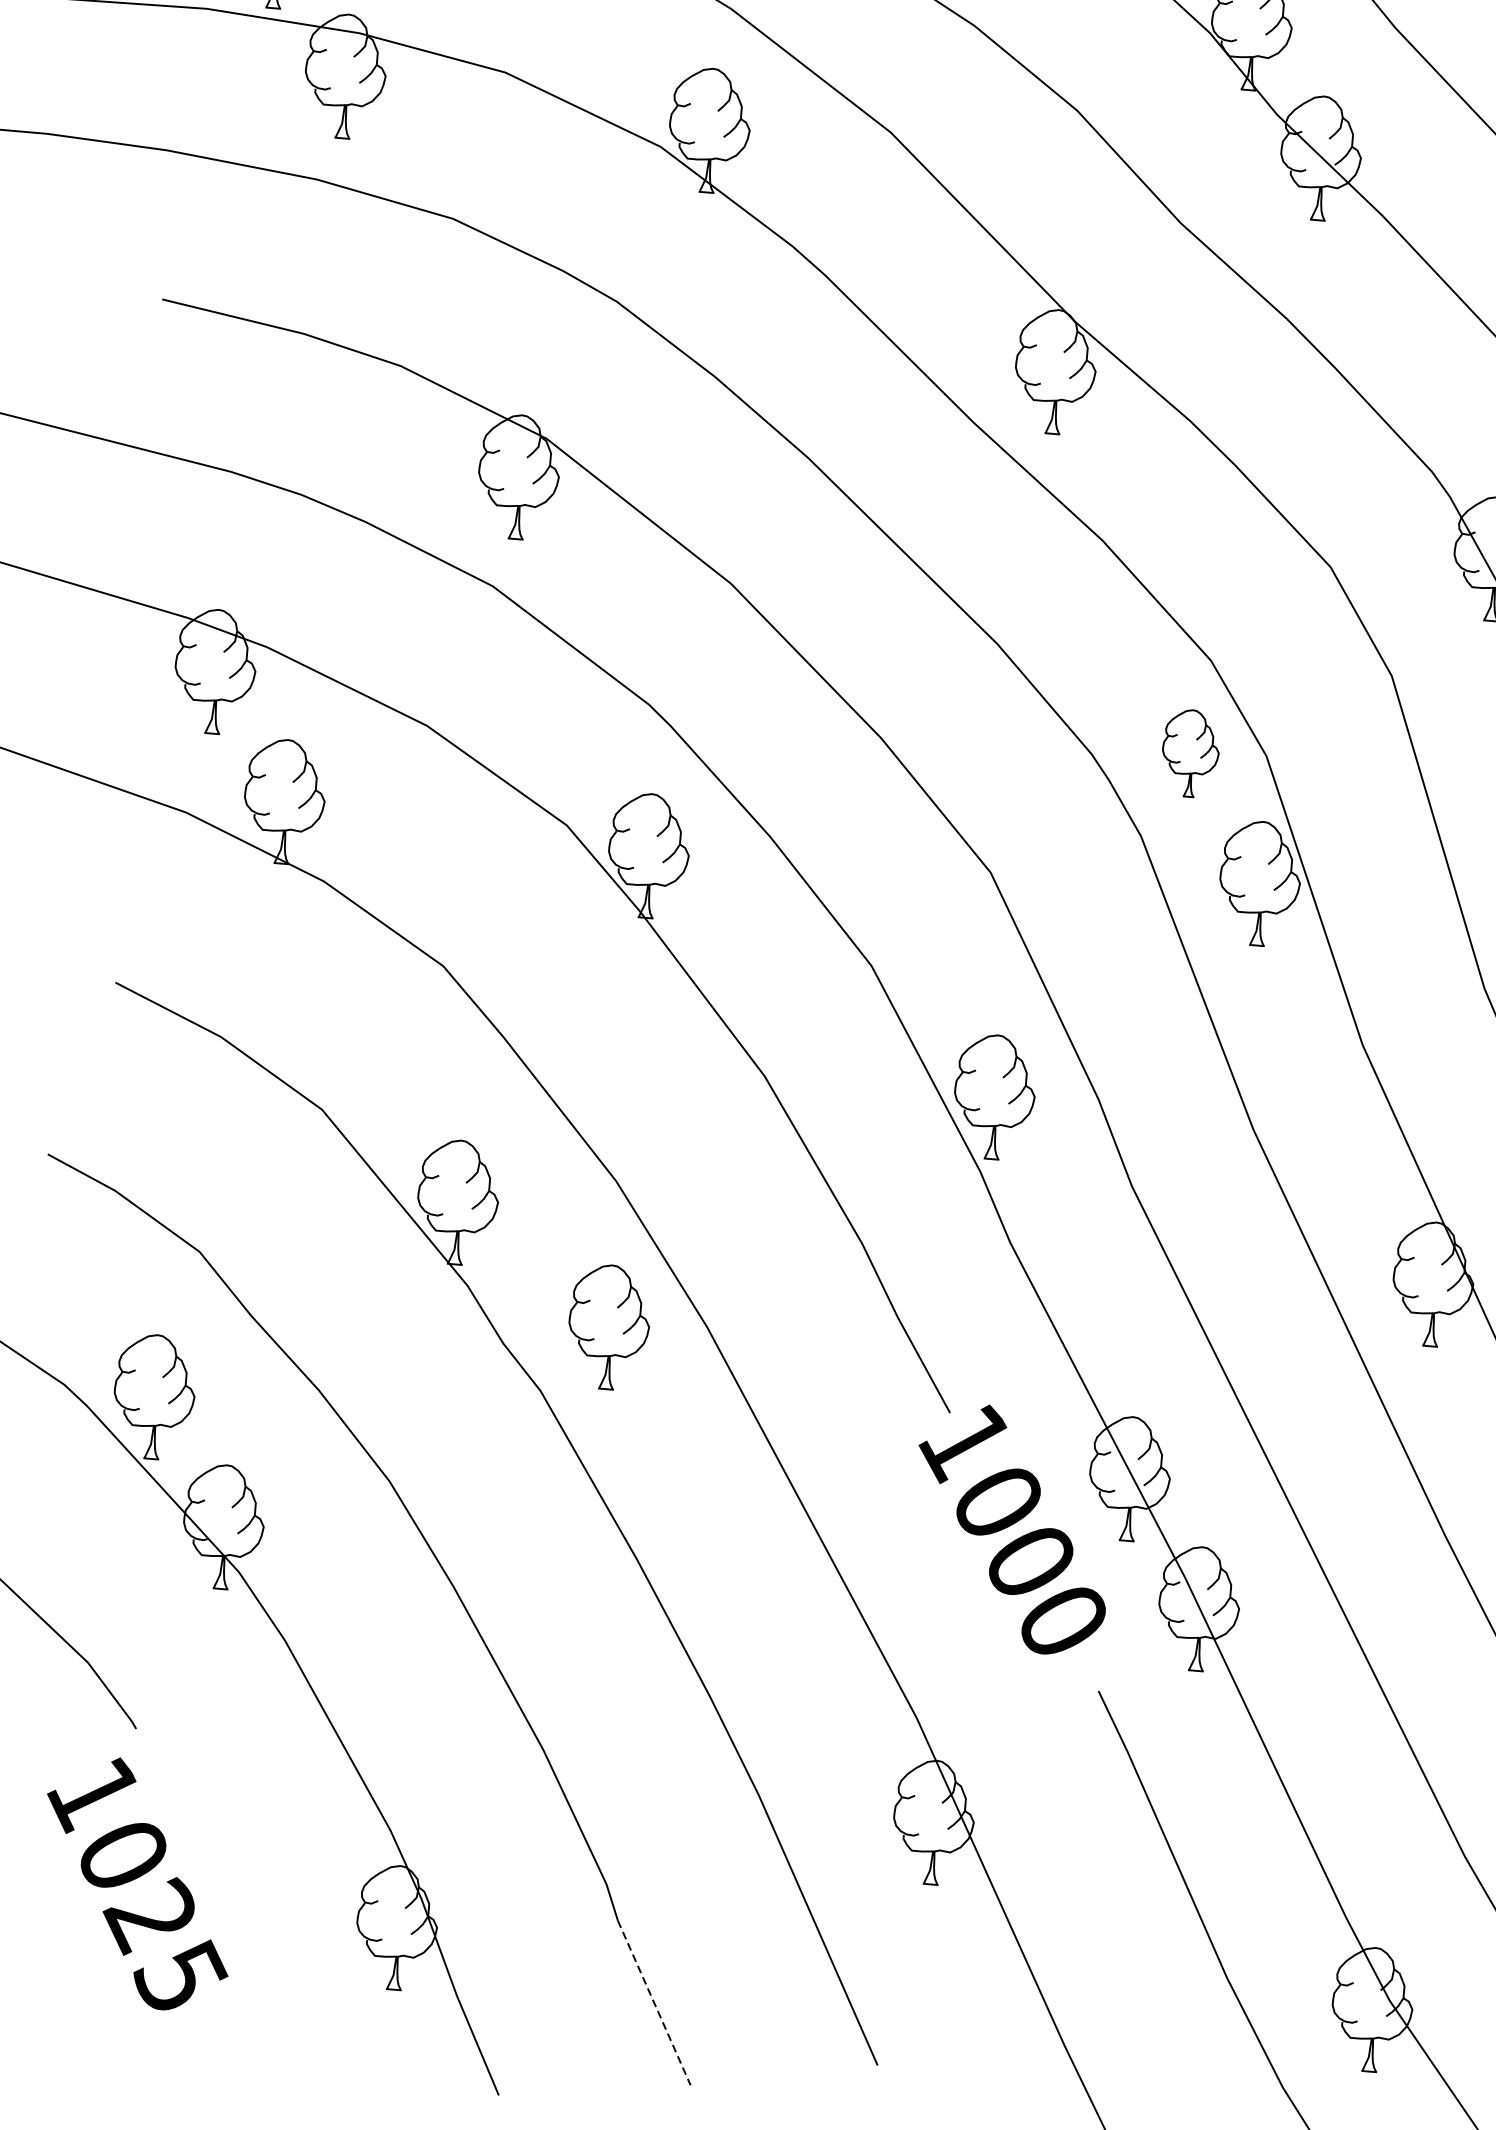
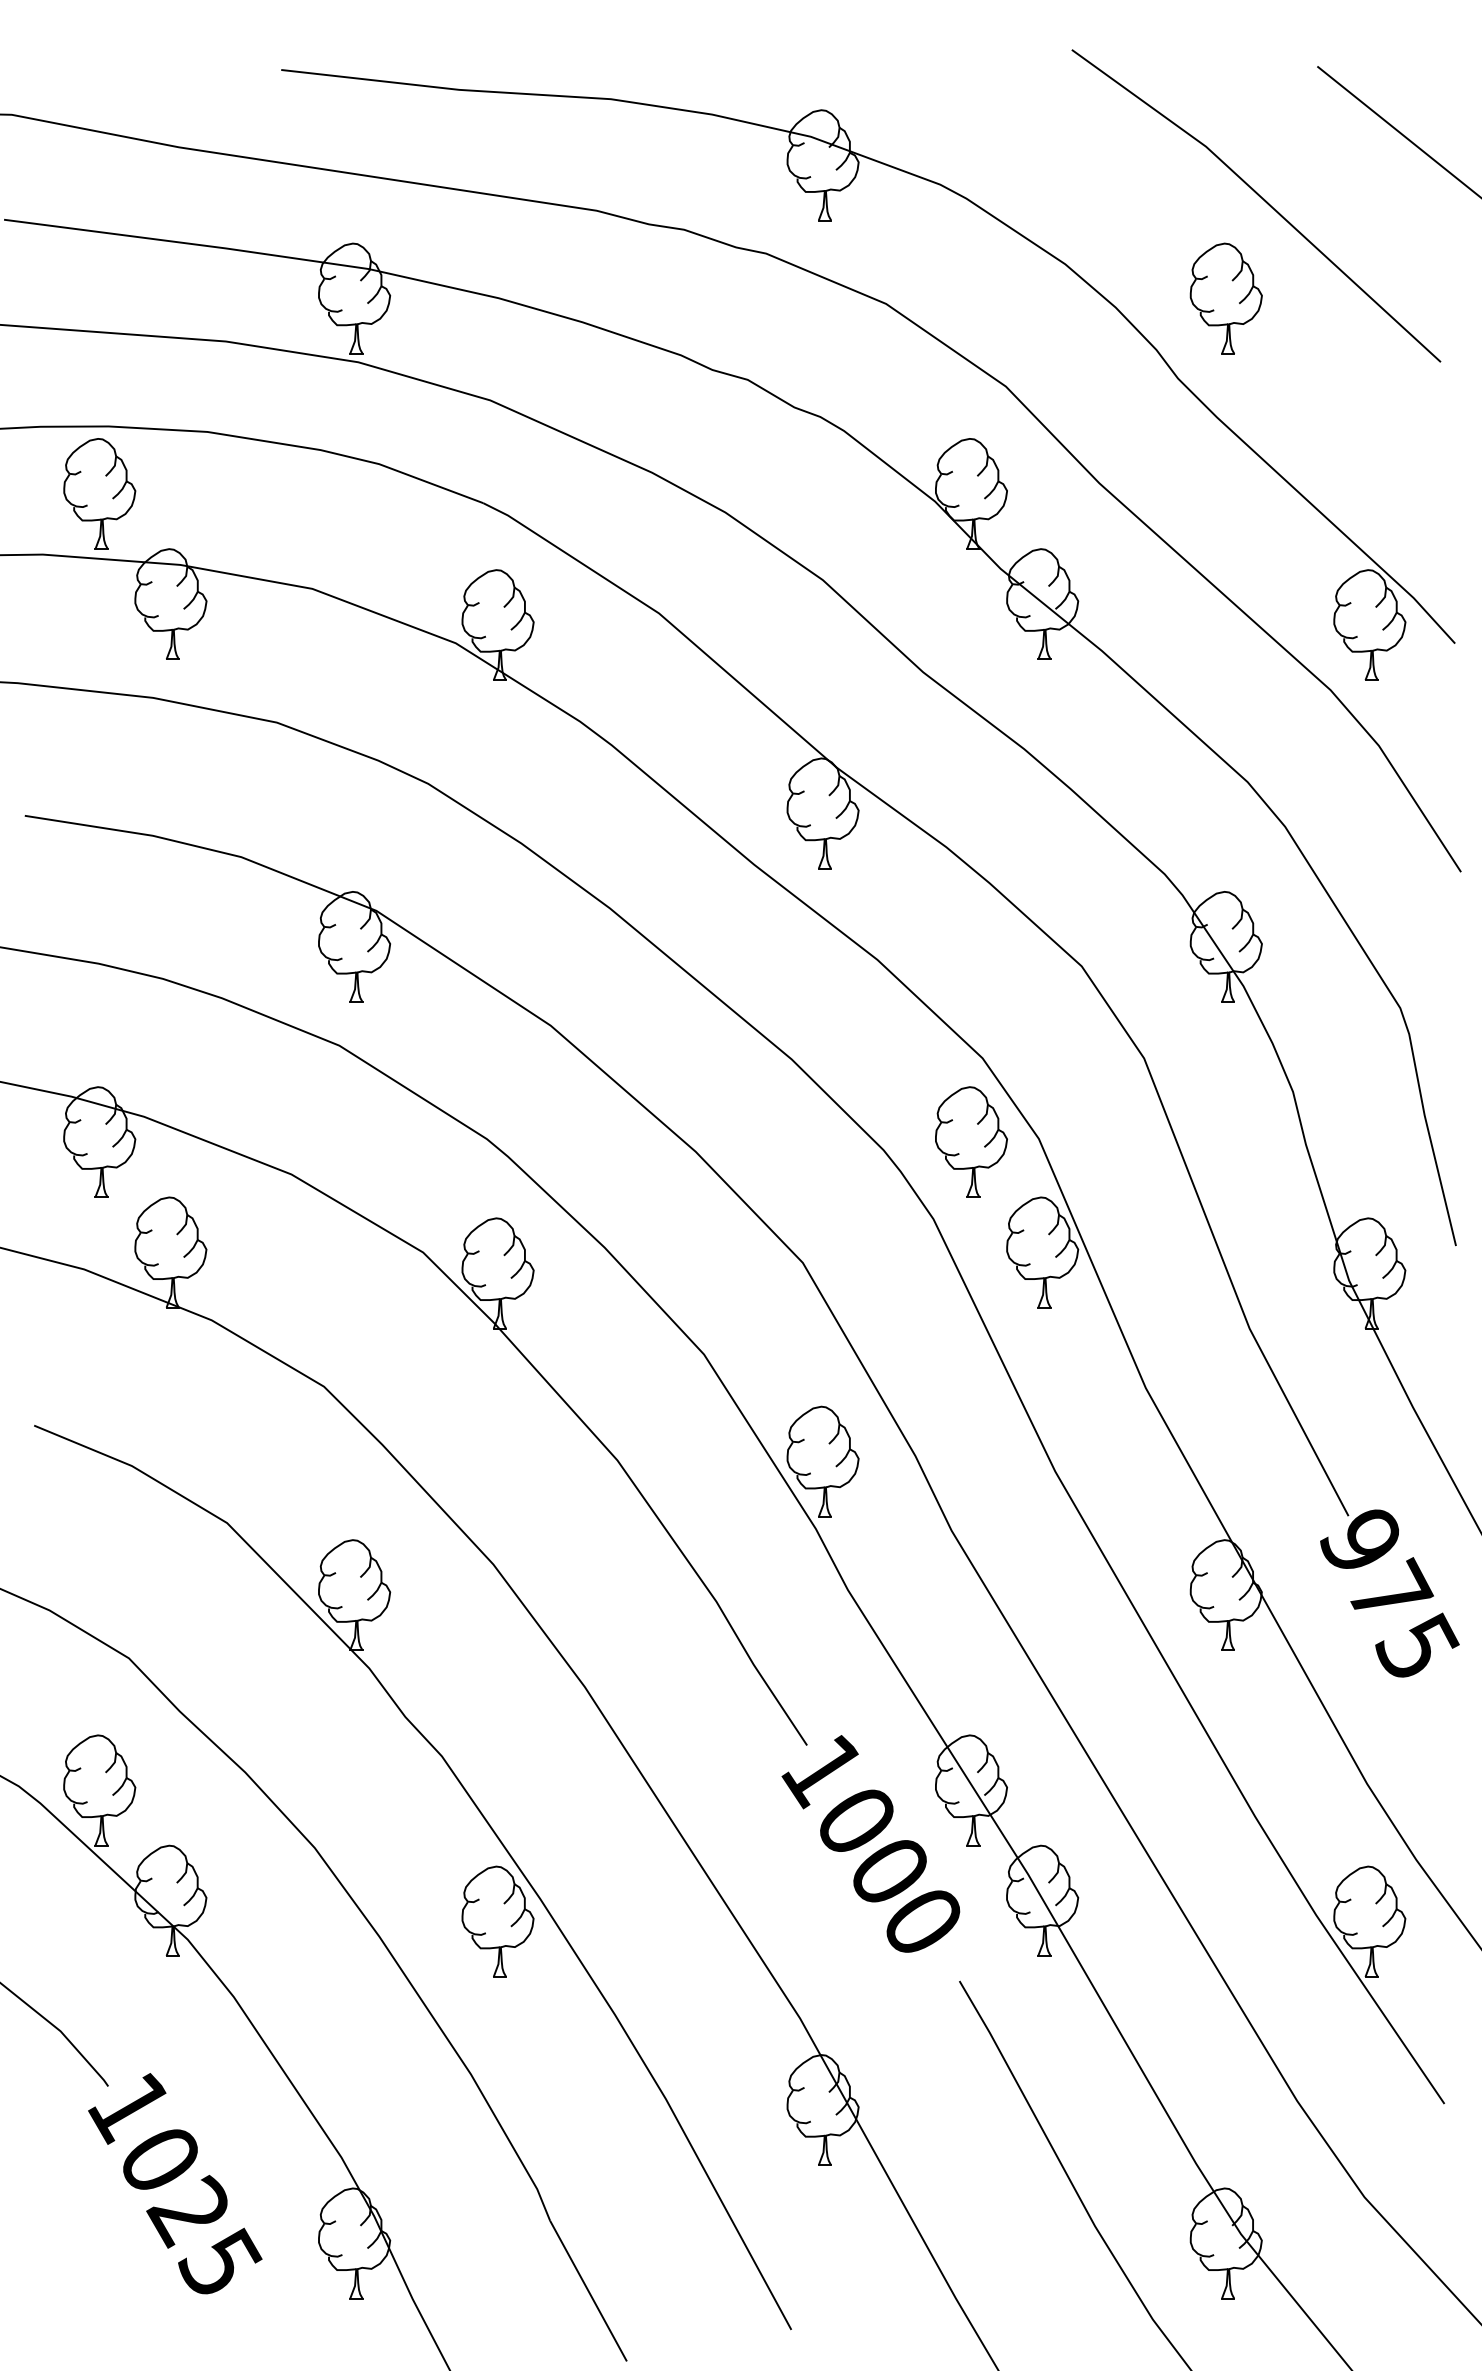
part: (1190, 752) -> (971, 1141), size x1.43
part: (608, 1326) -> (497, 1921), moved
text: (138, 1883) -> (175, 2183), moved
line: (654, 2003) -> (588, 2291), dashed -> solid

